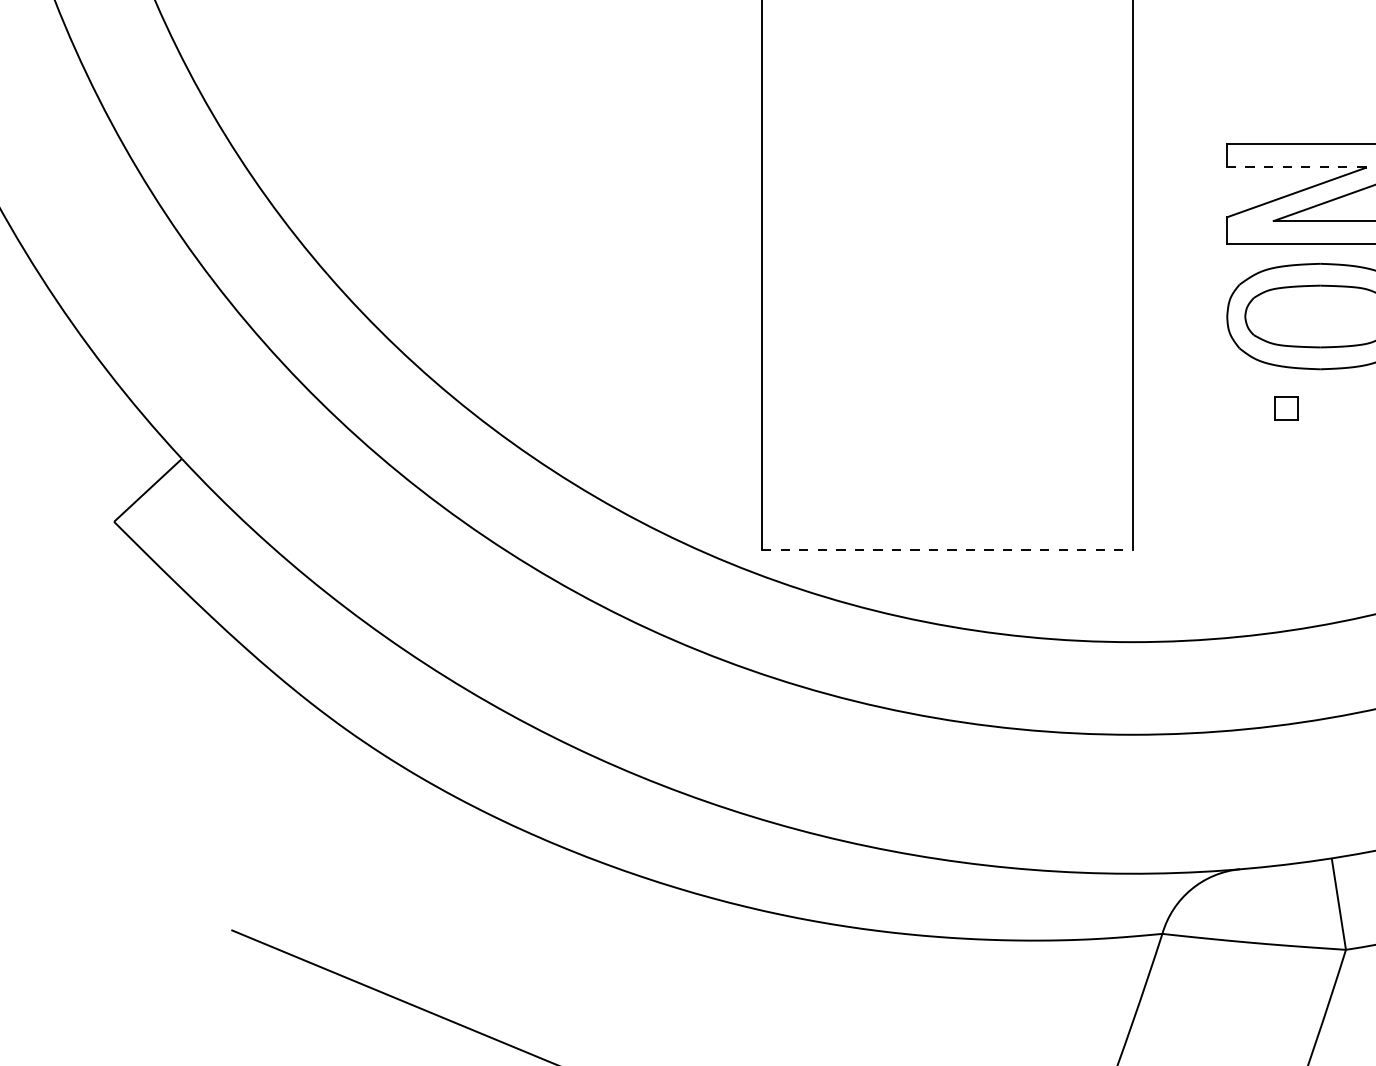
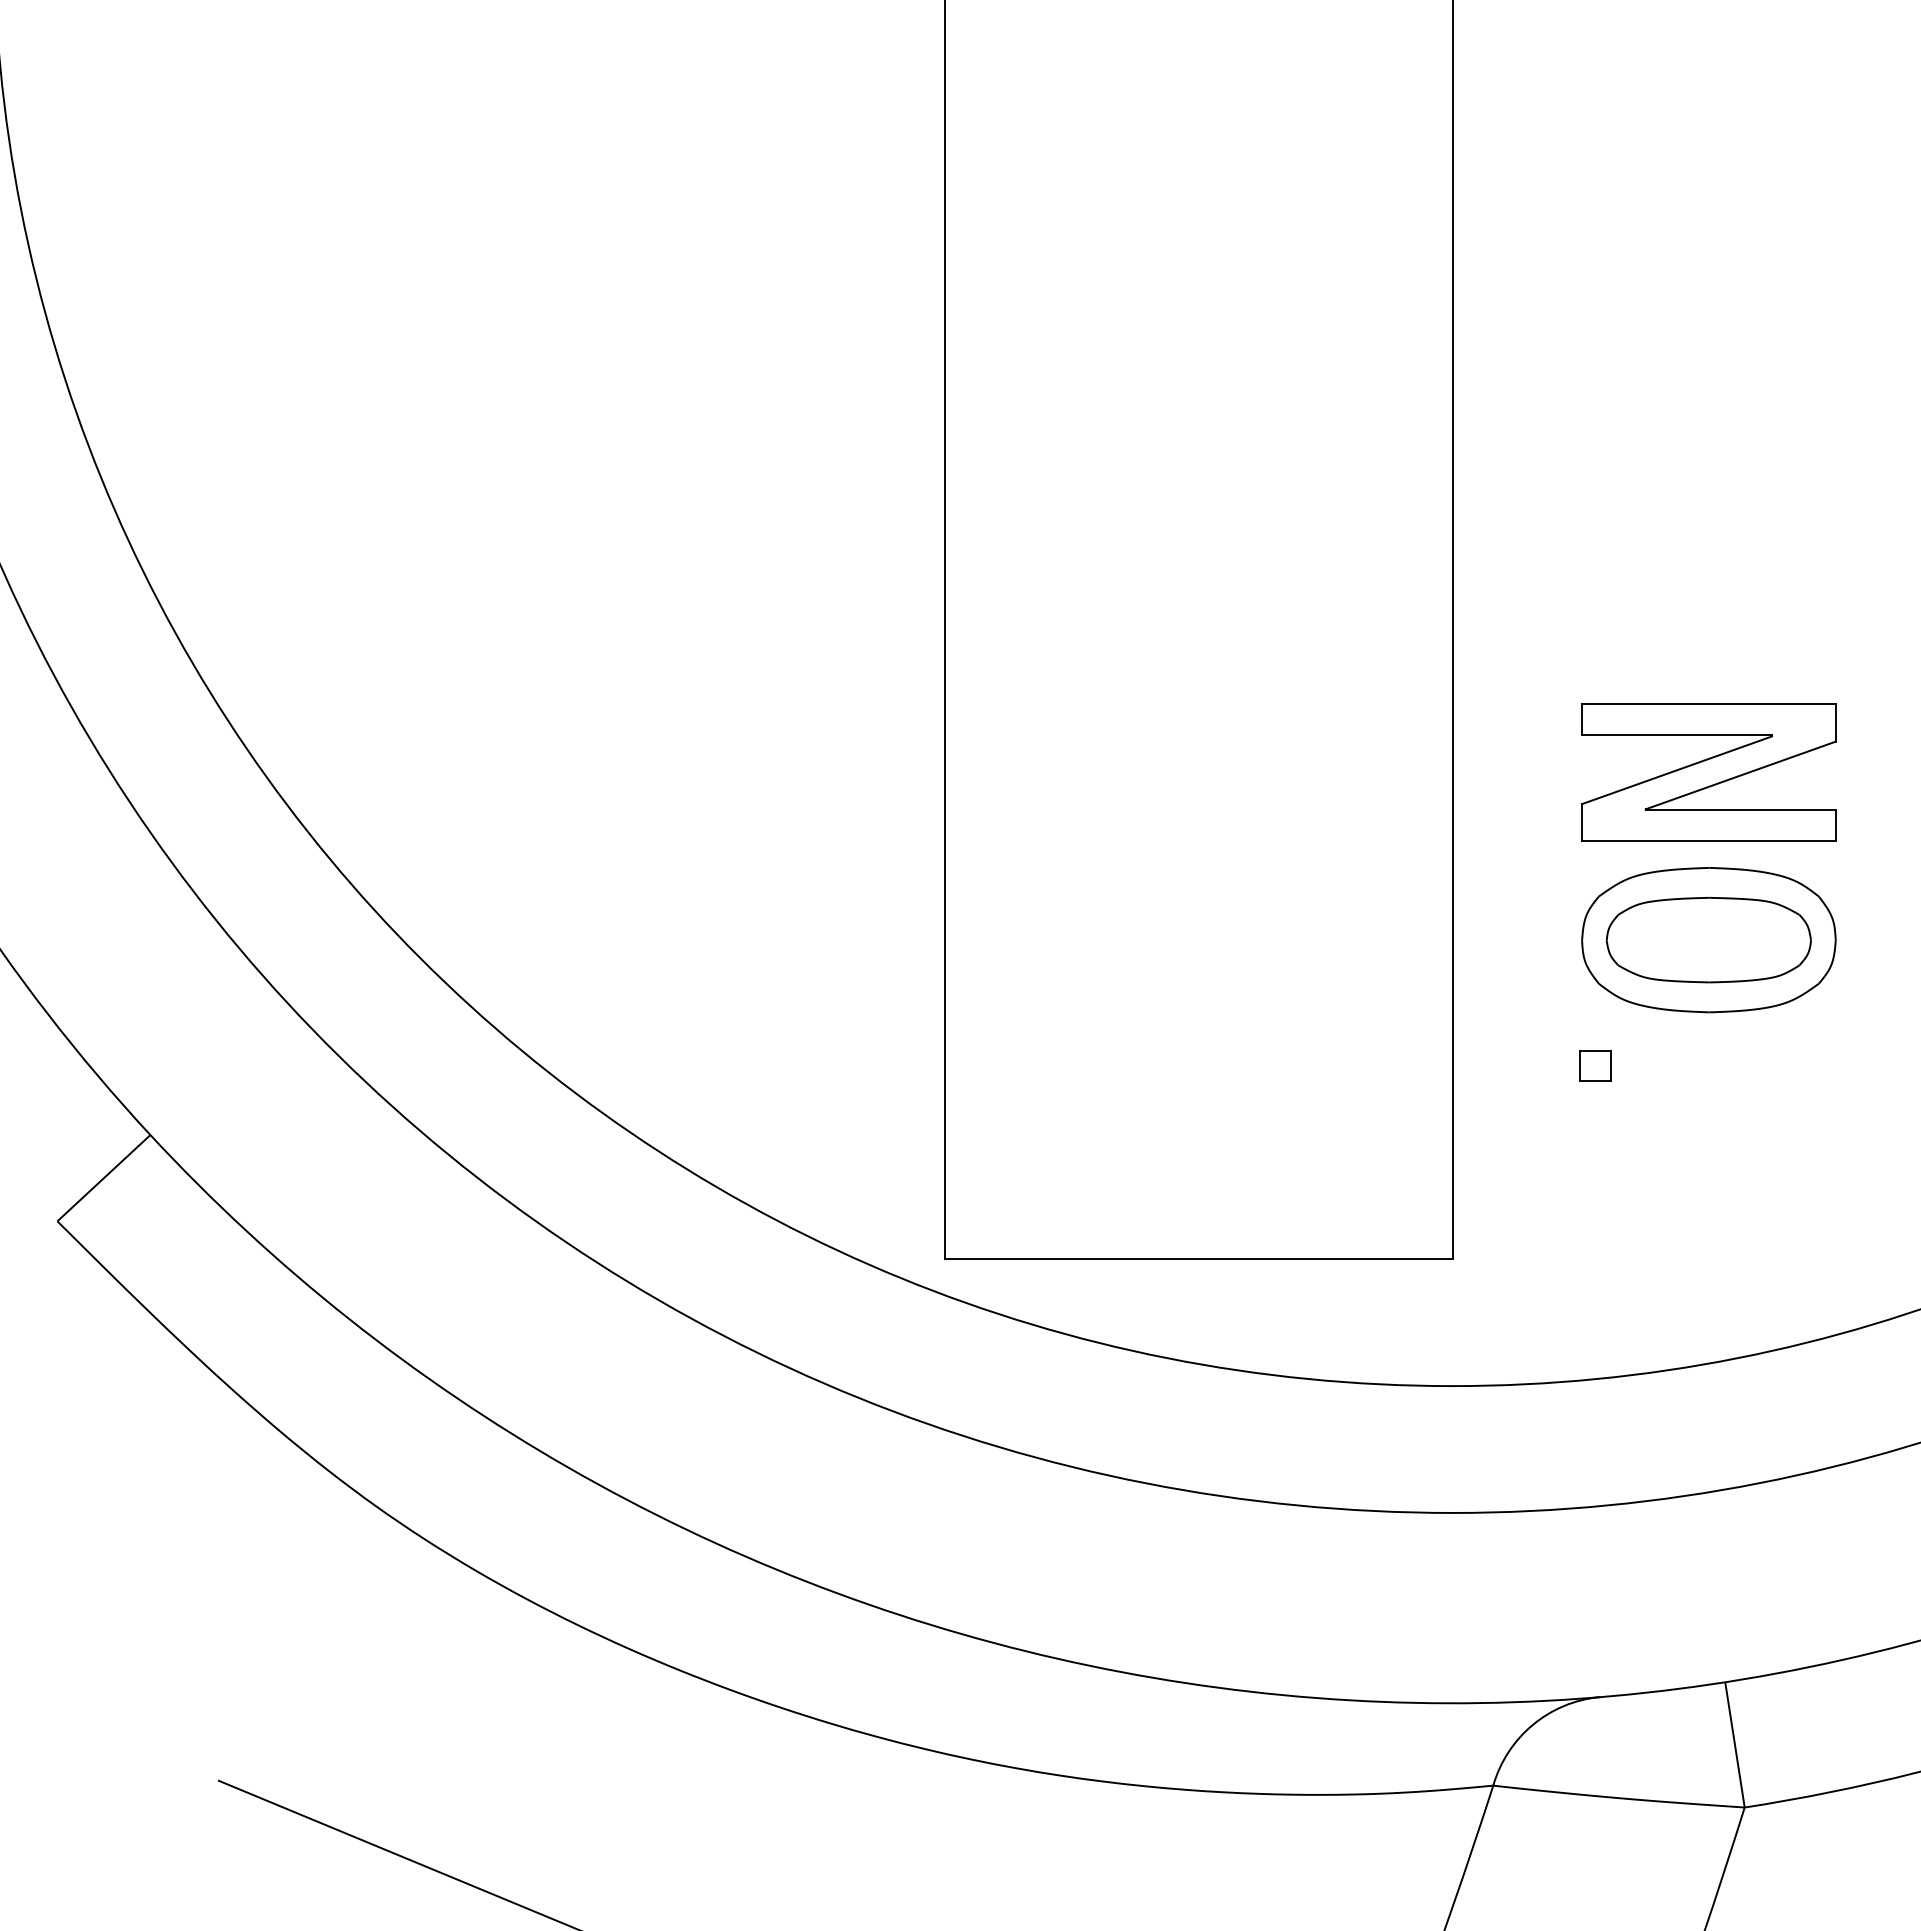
line: (1296, 167) -> (1677, 735), dashed -> solid
part: (1286, 408) -> (1595, 1065), moved
line: (947, 549) -> (1198, 1259), dashed -> solid

